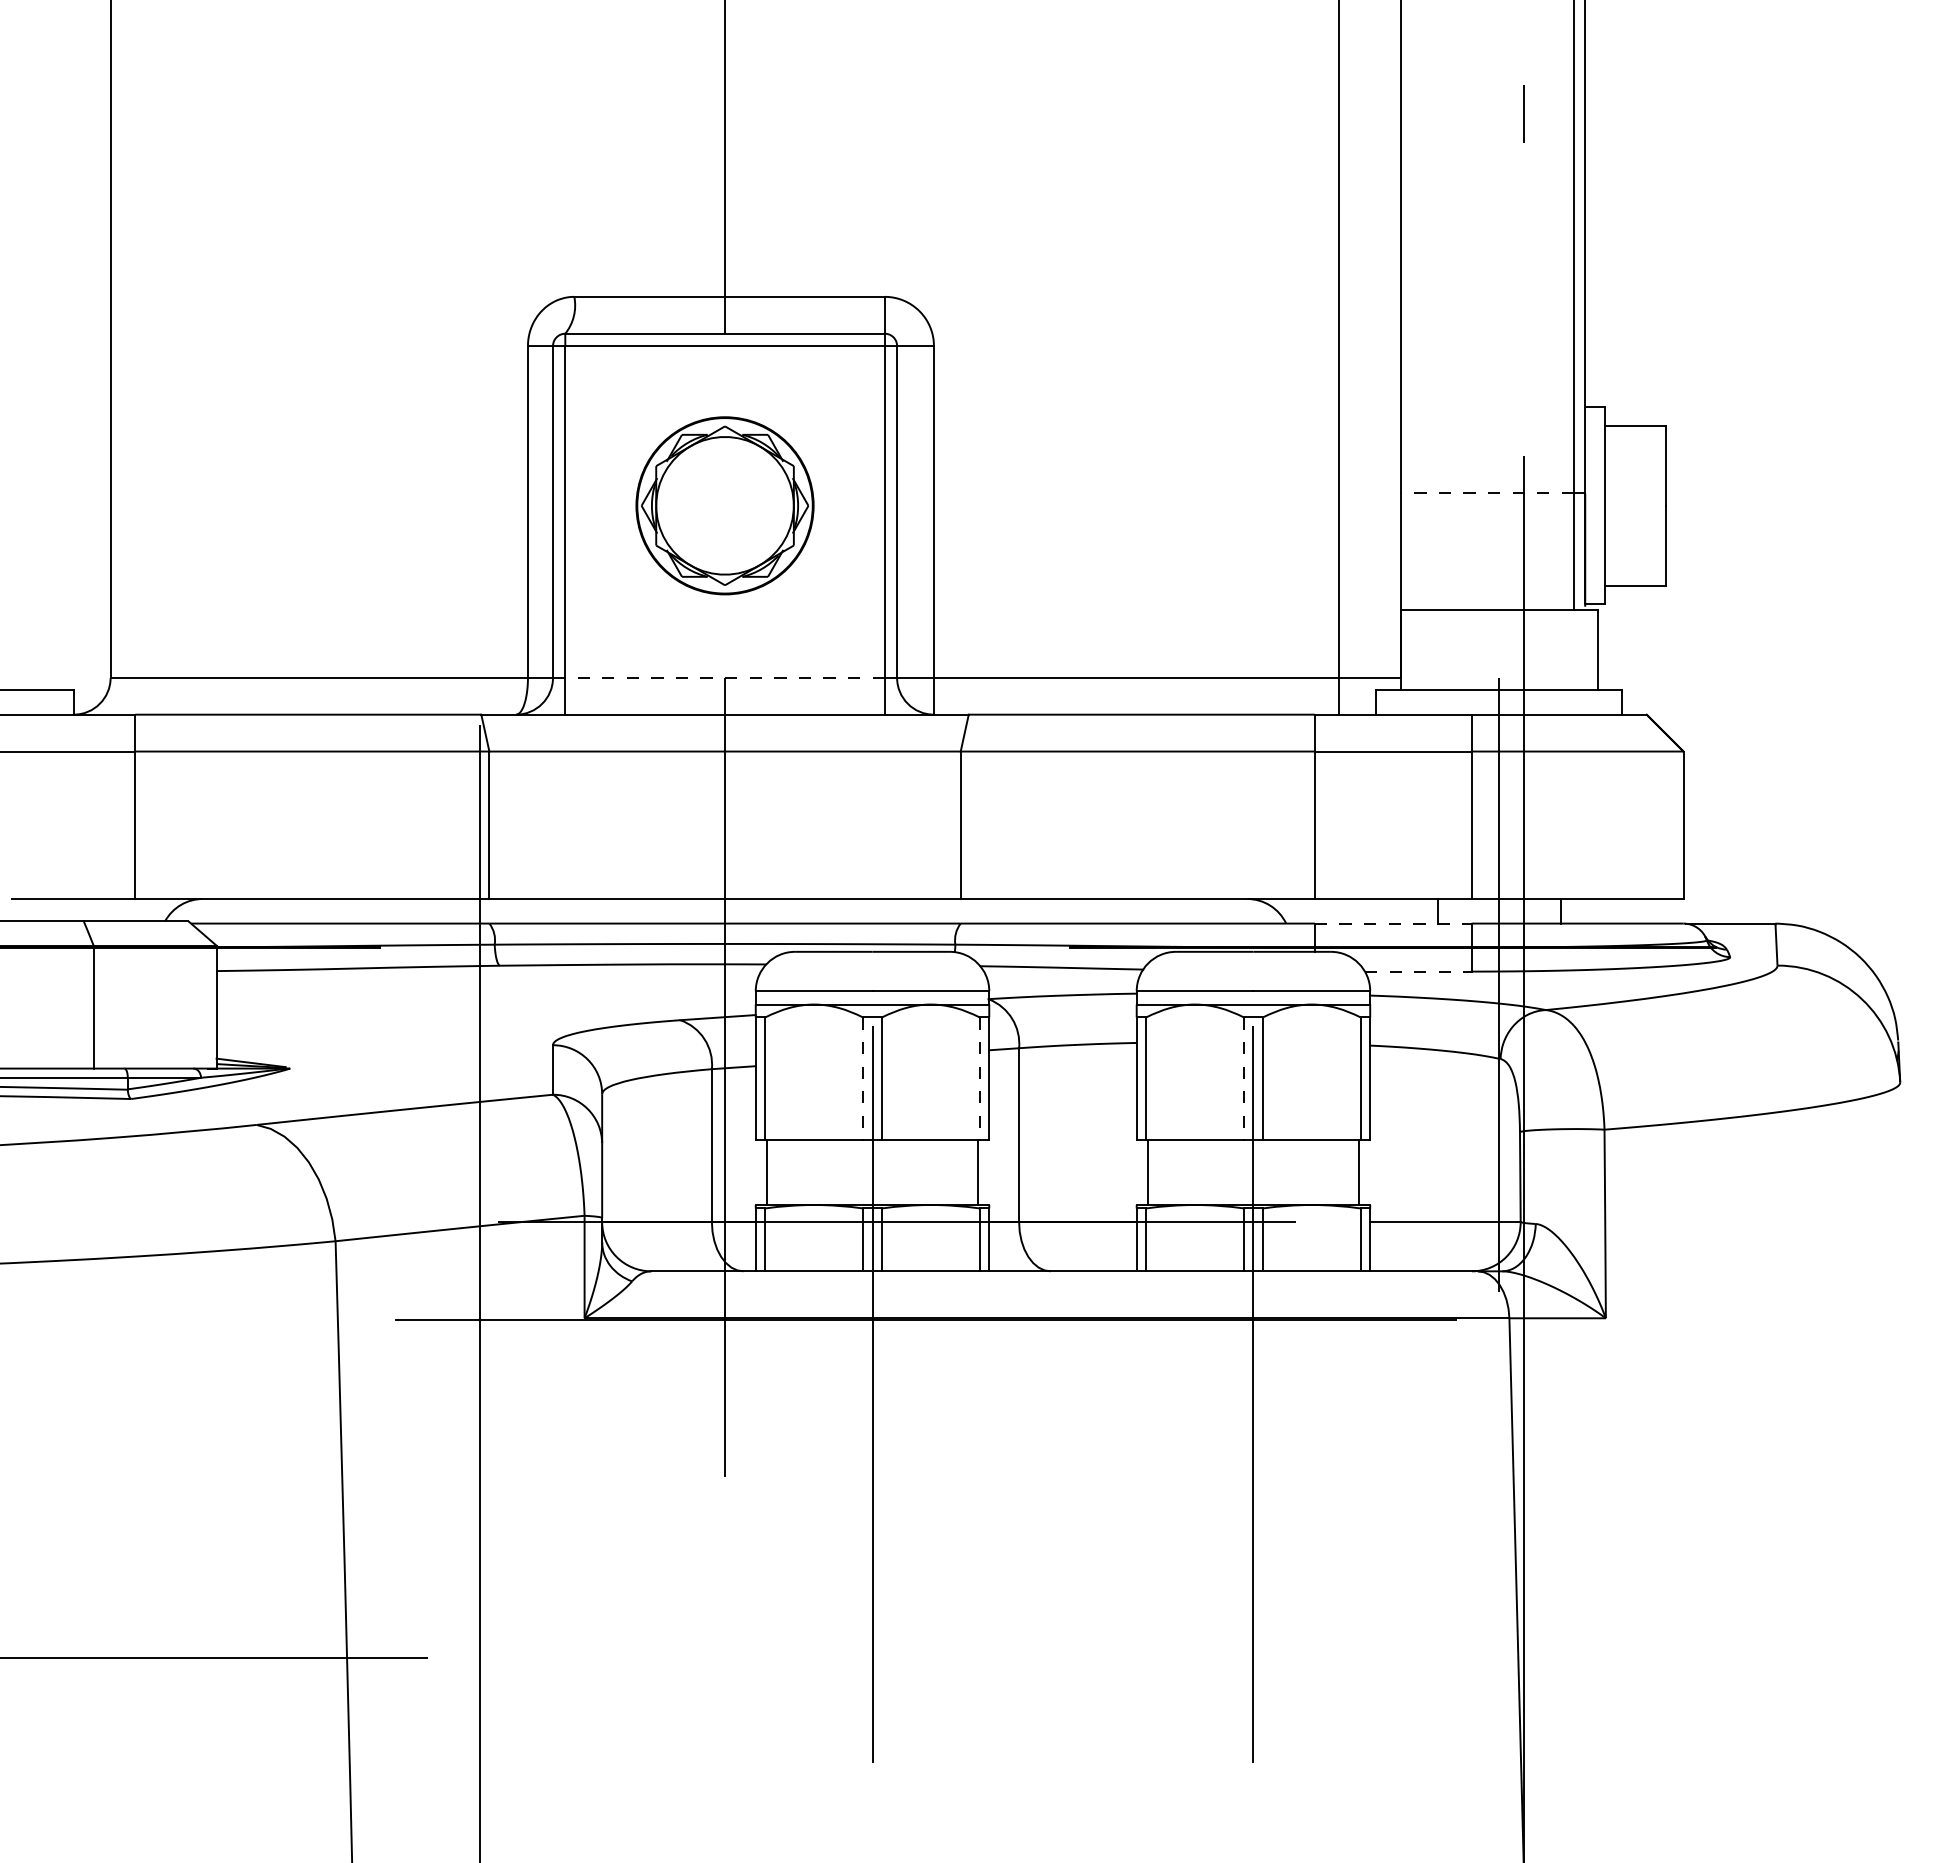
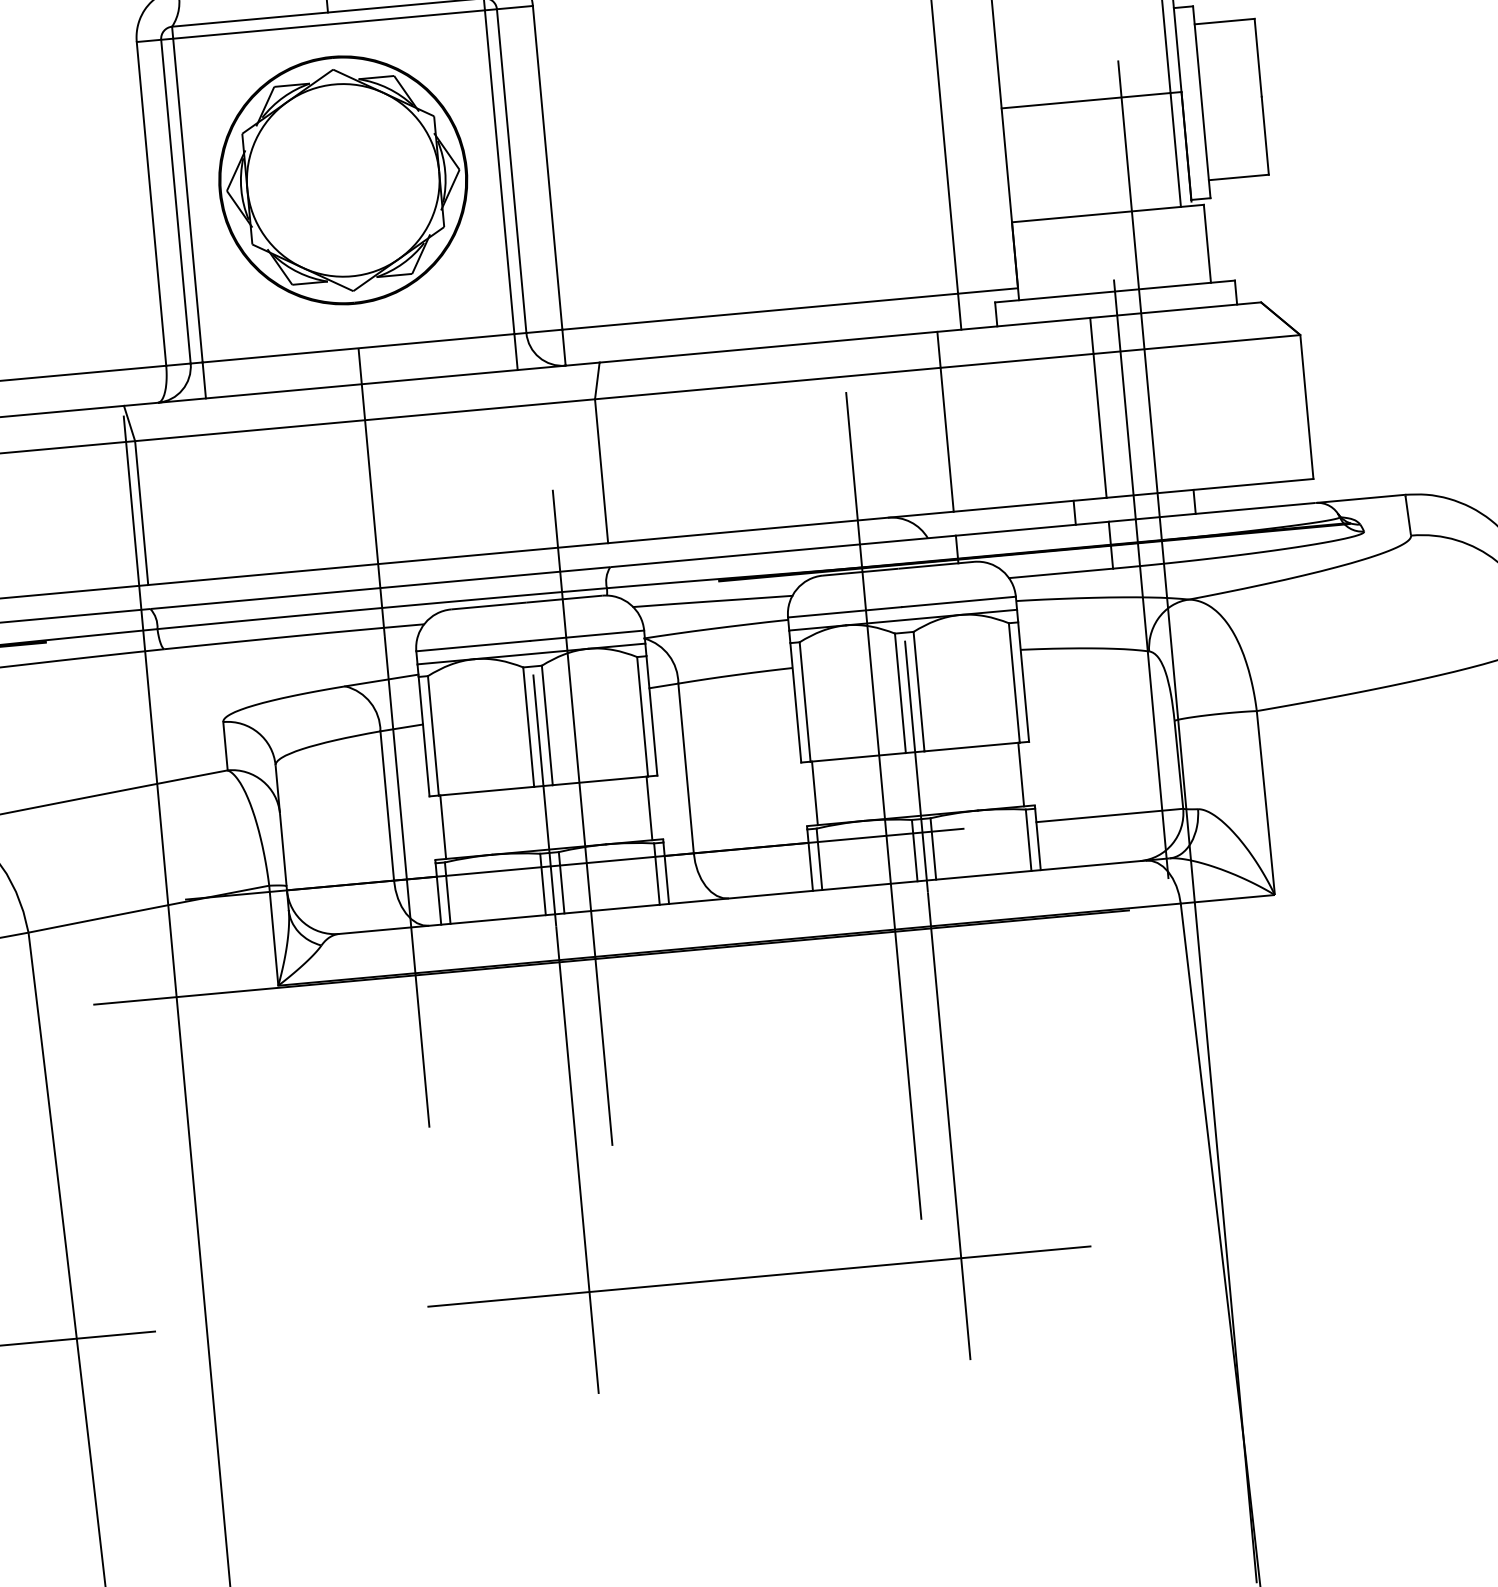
line: (1487, 493) -> (1086, 100), dashed -> solid
part: (724, 505) -> (342, 180), size x1.43
line: (725, 677) -> (358, 347), dashed -> solid
line: (1393, 923) -> (1032, 528), dashed -> solid
line: (1418, 971) -> (1061, 573), dashed -> solid
line: (862, 1079) -> (528, 728), dashed -> solid
line: (979, 1079) -> (642, 717), dashed -> solid
line: (1243, 1079) -> (900, 694), dashed -> solid
line: (909, 1175) -> (582, 817), added
line: (1216, 1191) -> (883, 805), added
line: (1046, 1658) -> (759, 1276), added

